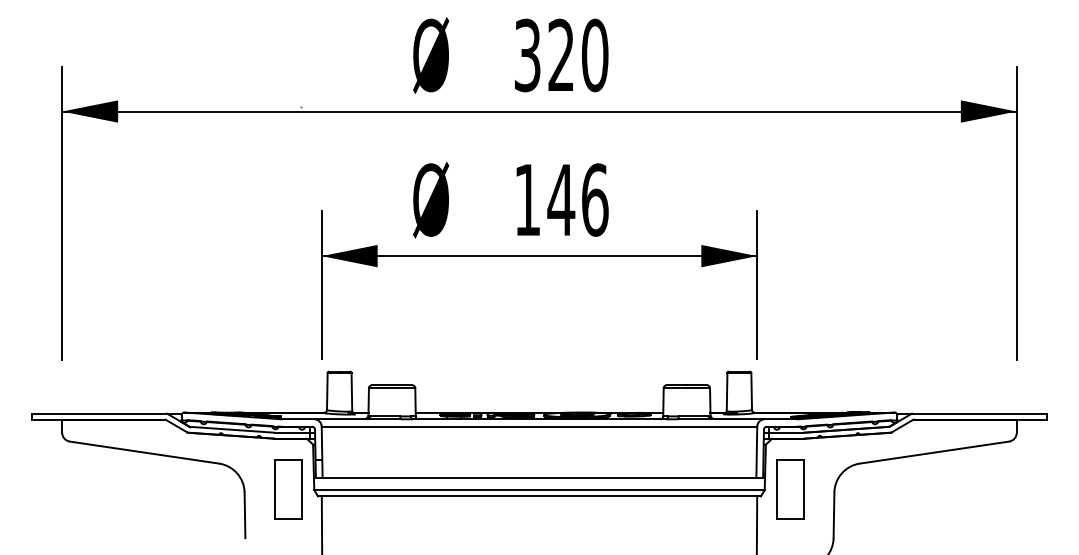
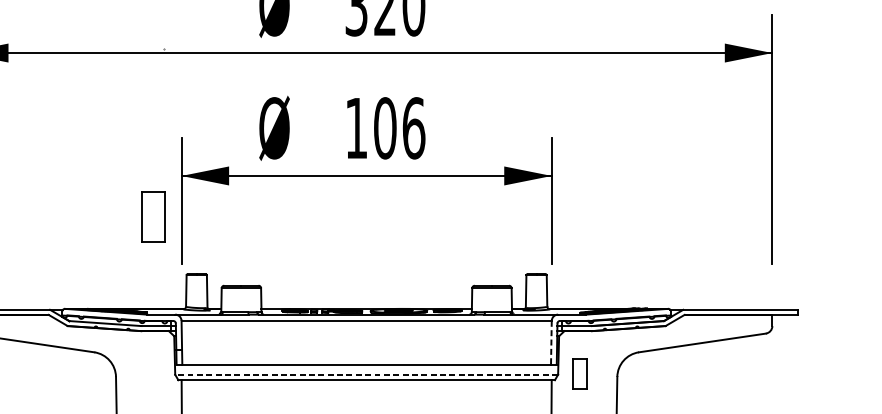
text: (561, 199) -> (385, 127), 146 -> 106
line: (756, 452) -> (551, 342), solid -> dashed
part: (288, 489) -> (153, 217), moved
line: (539, 489) -> (366, 374), solid -> dashed
part: (790, 489) -> (580, 374), size x0.6

